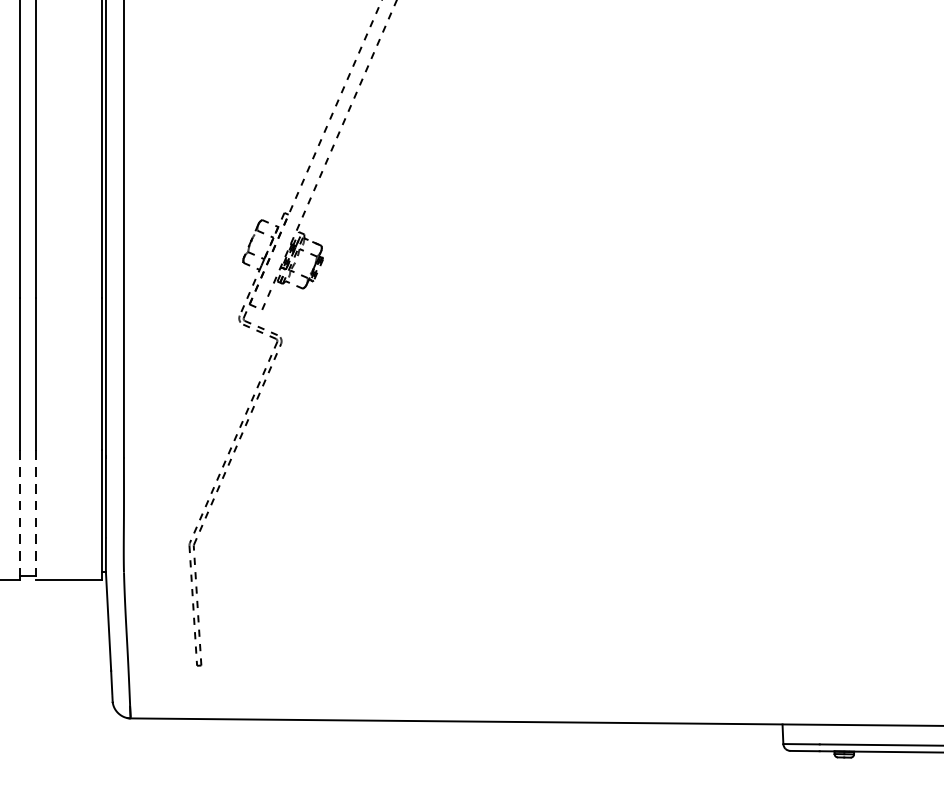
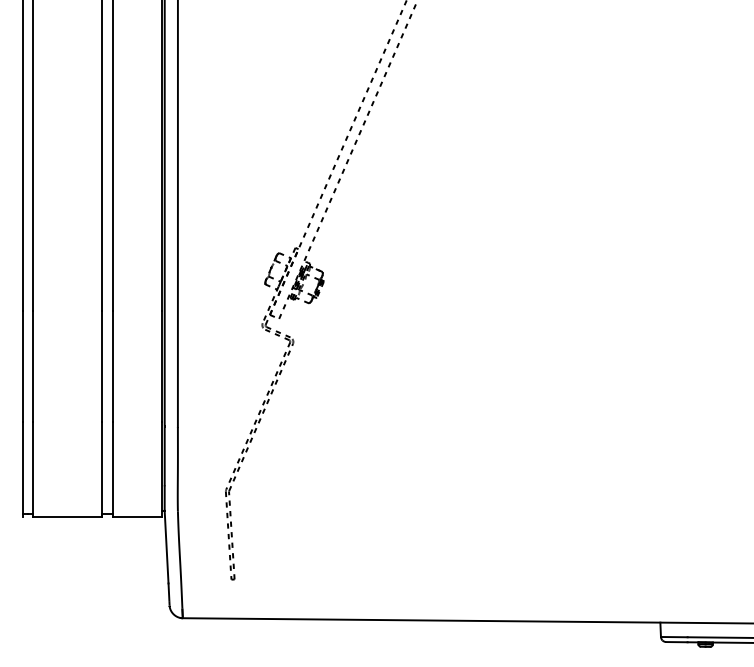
line: (21, 515) -> (102, 469), dashed -> solid
line: (36, 515) -> (113, 469), dashed -> solid

